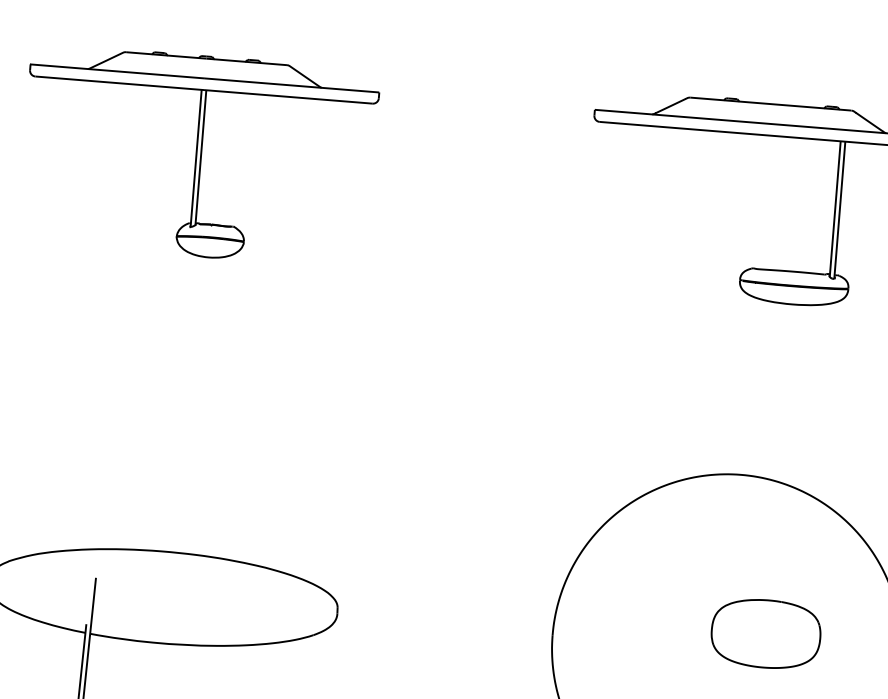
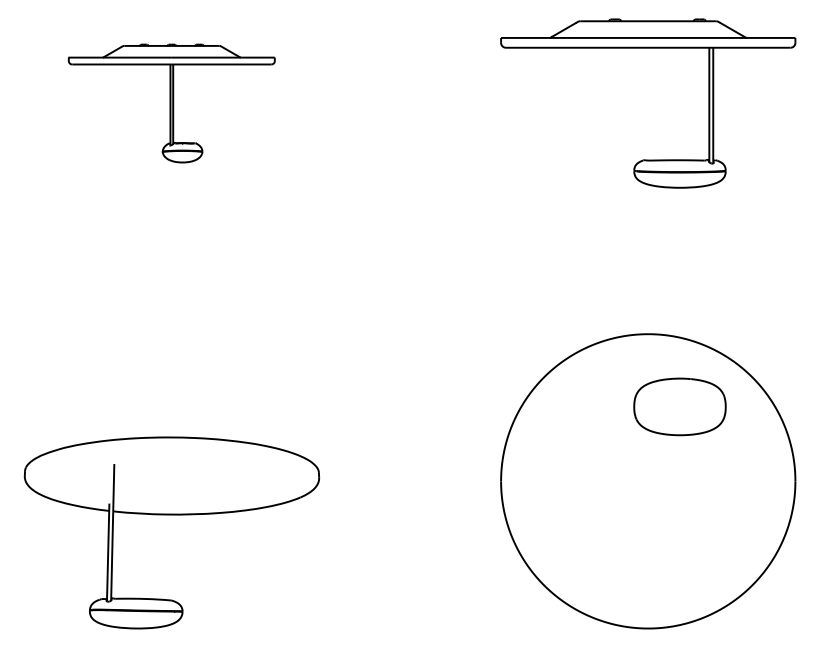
part: (198, 156) -> (171, 103), size x0.7
part: (765, 633) -> (679, 406), moved

